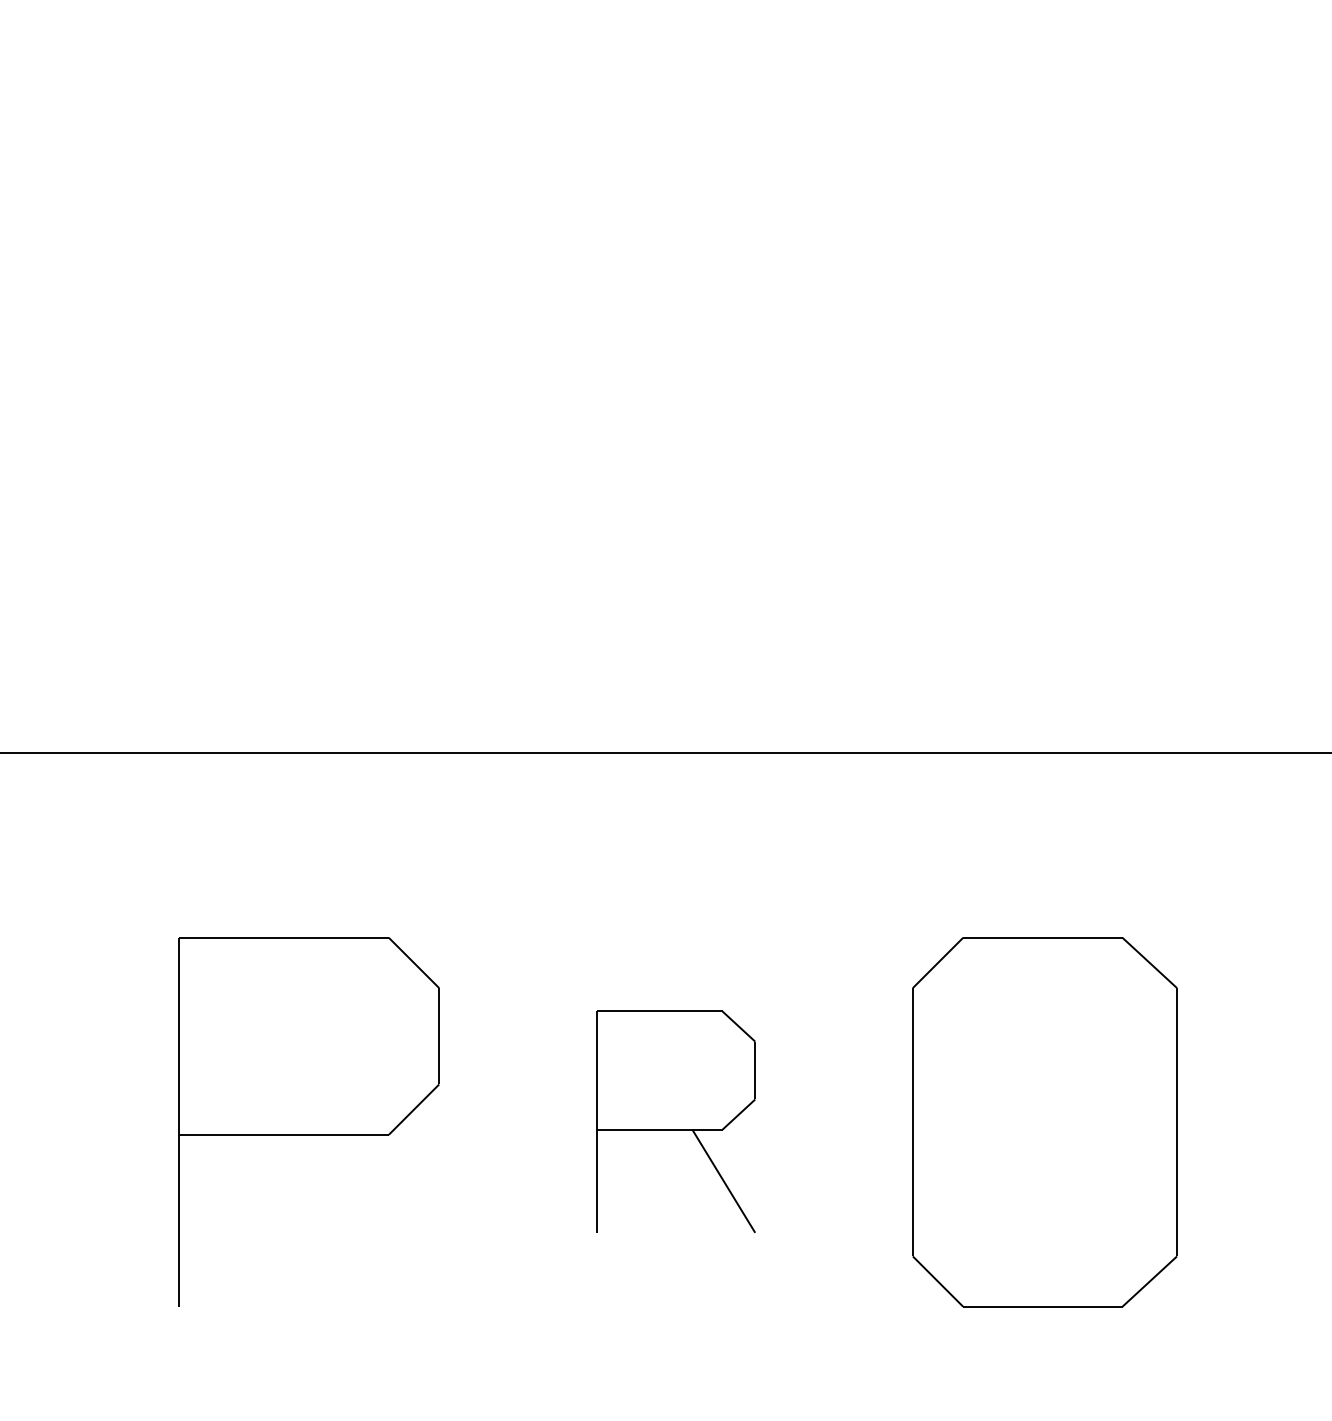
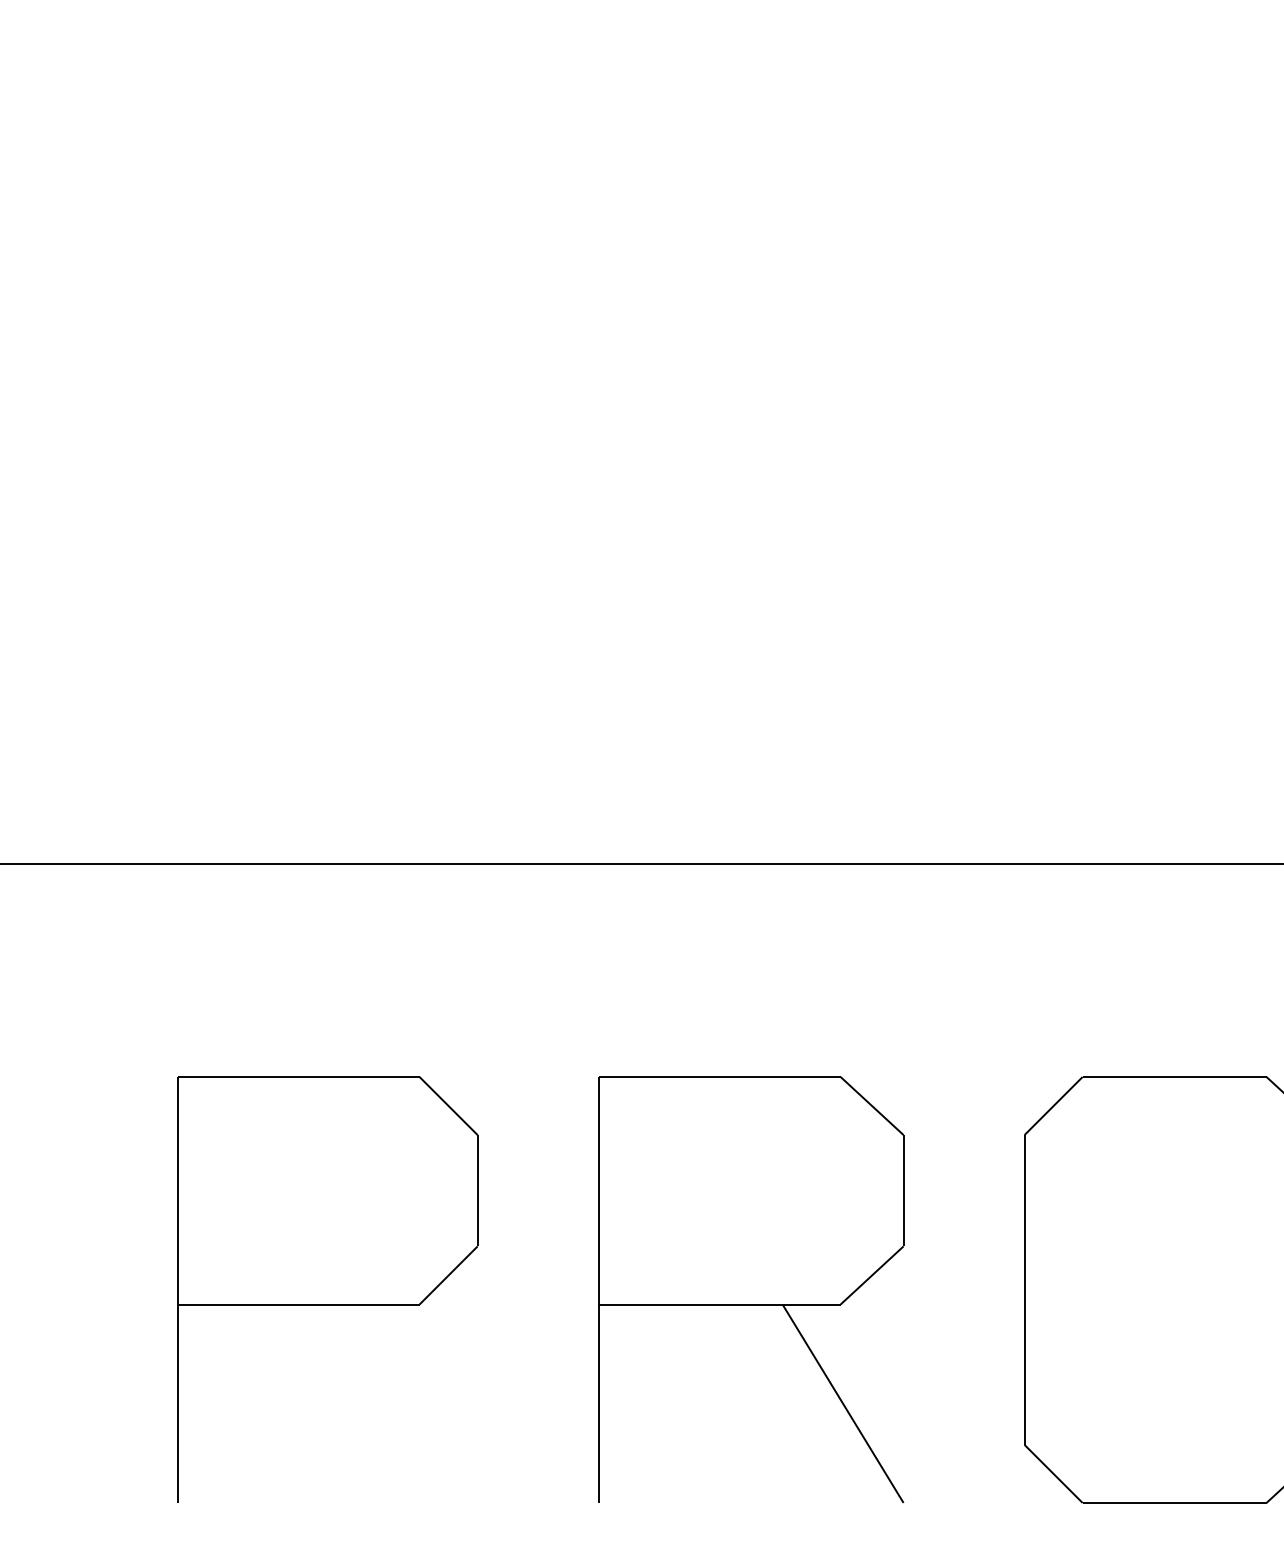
part: (675, 1121) -> (750, 1289), size x1.67

